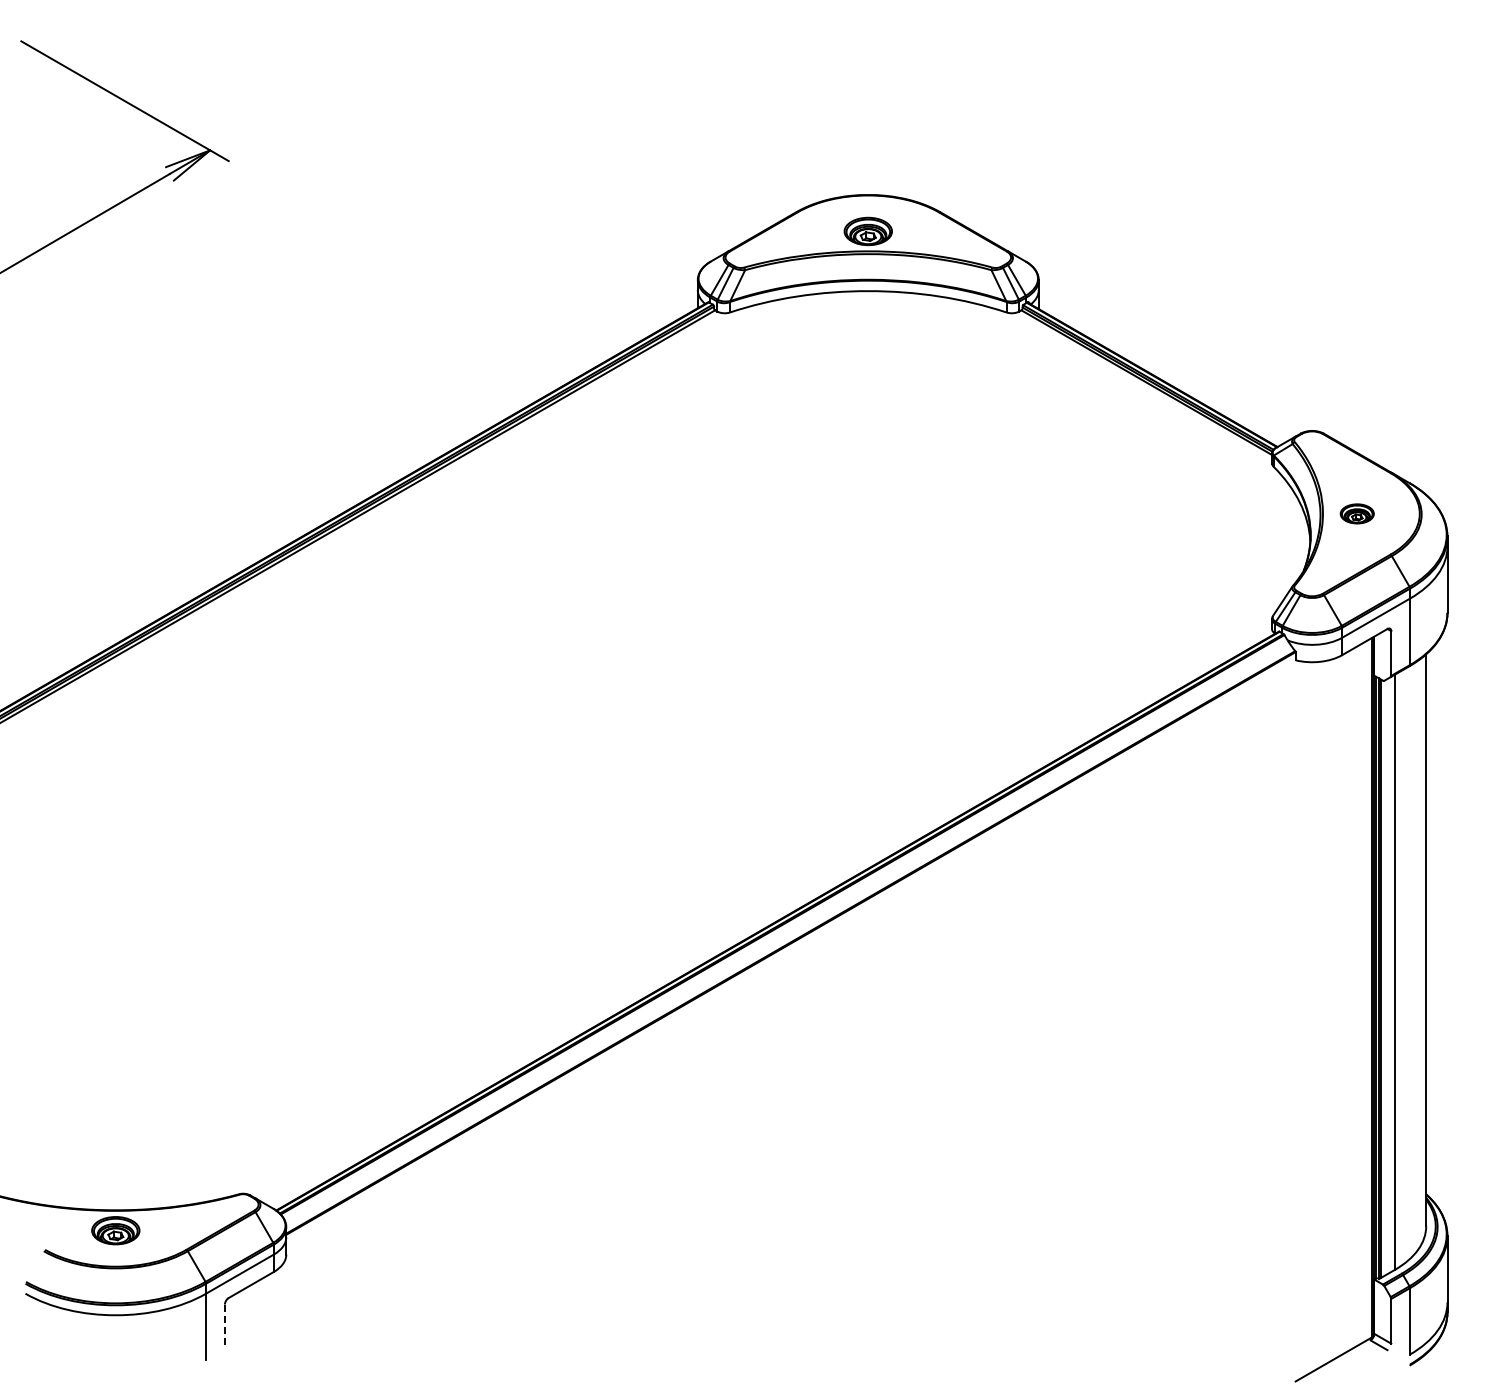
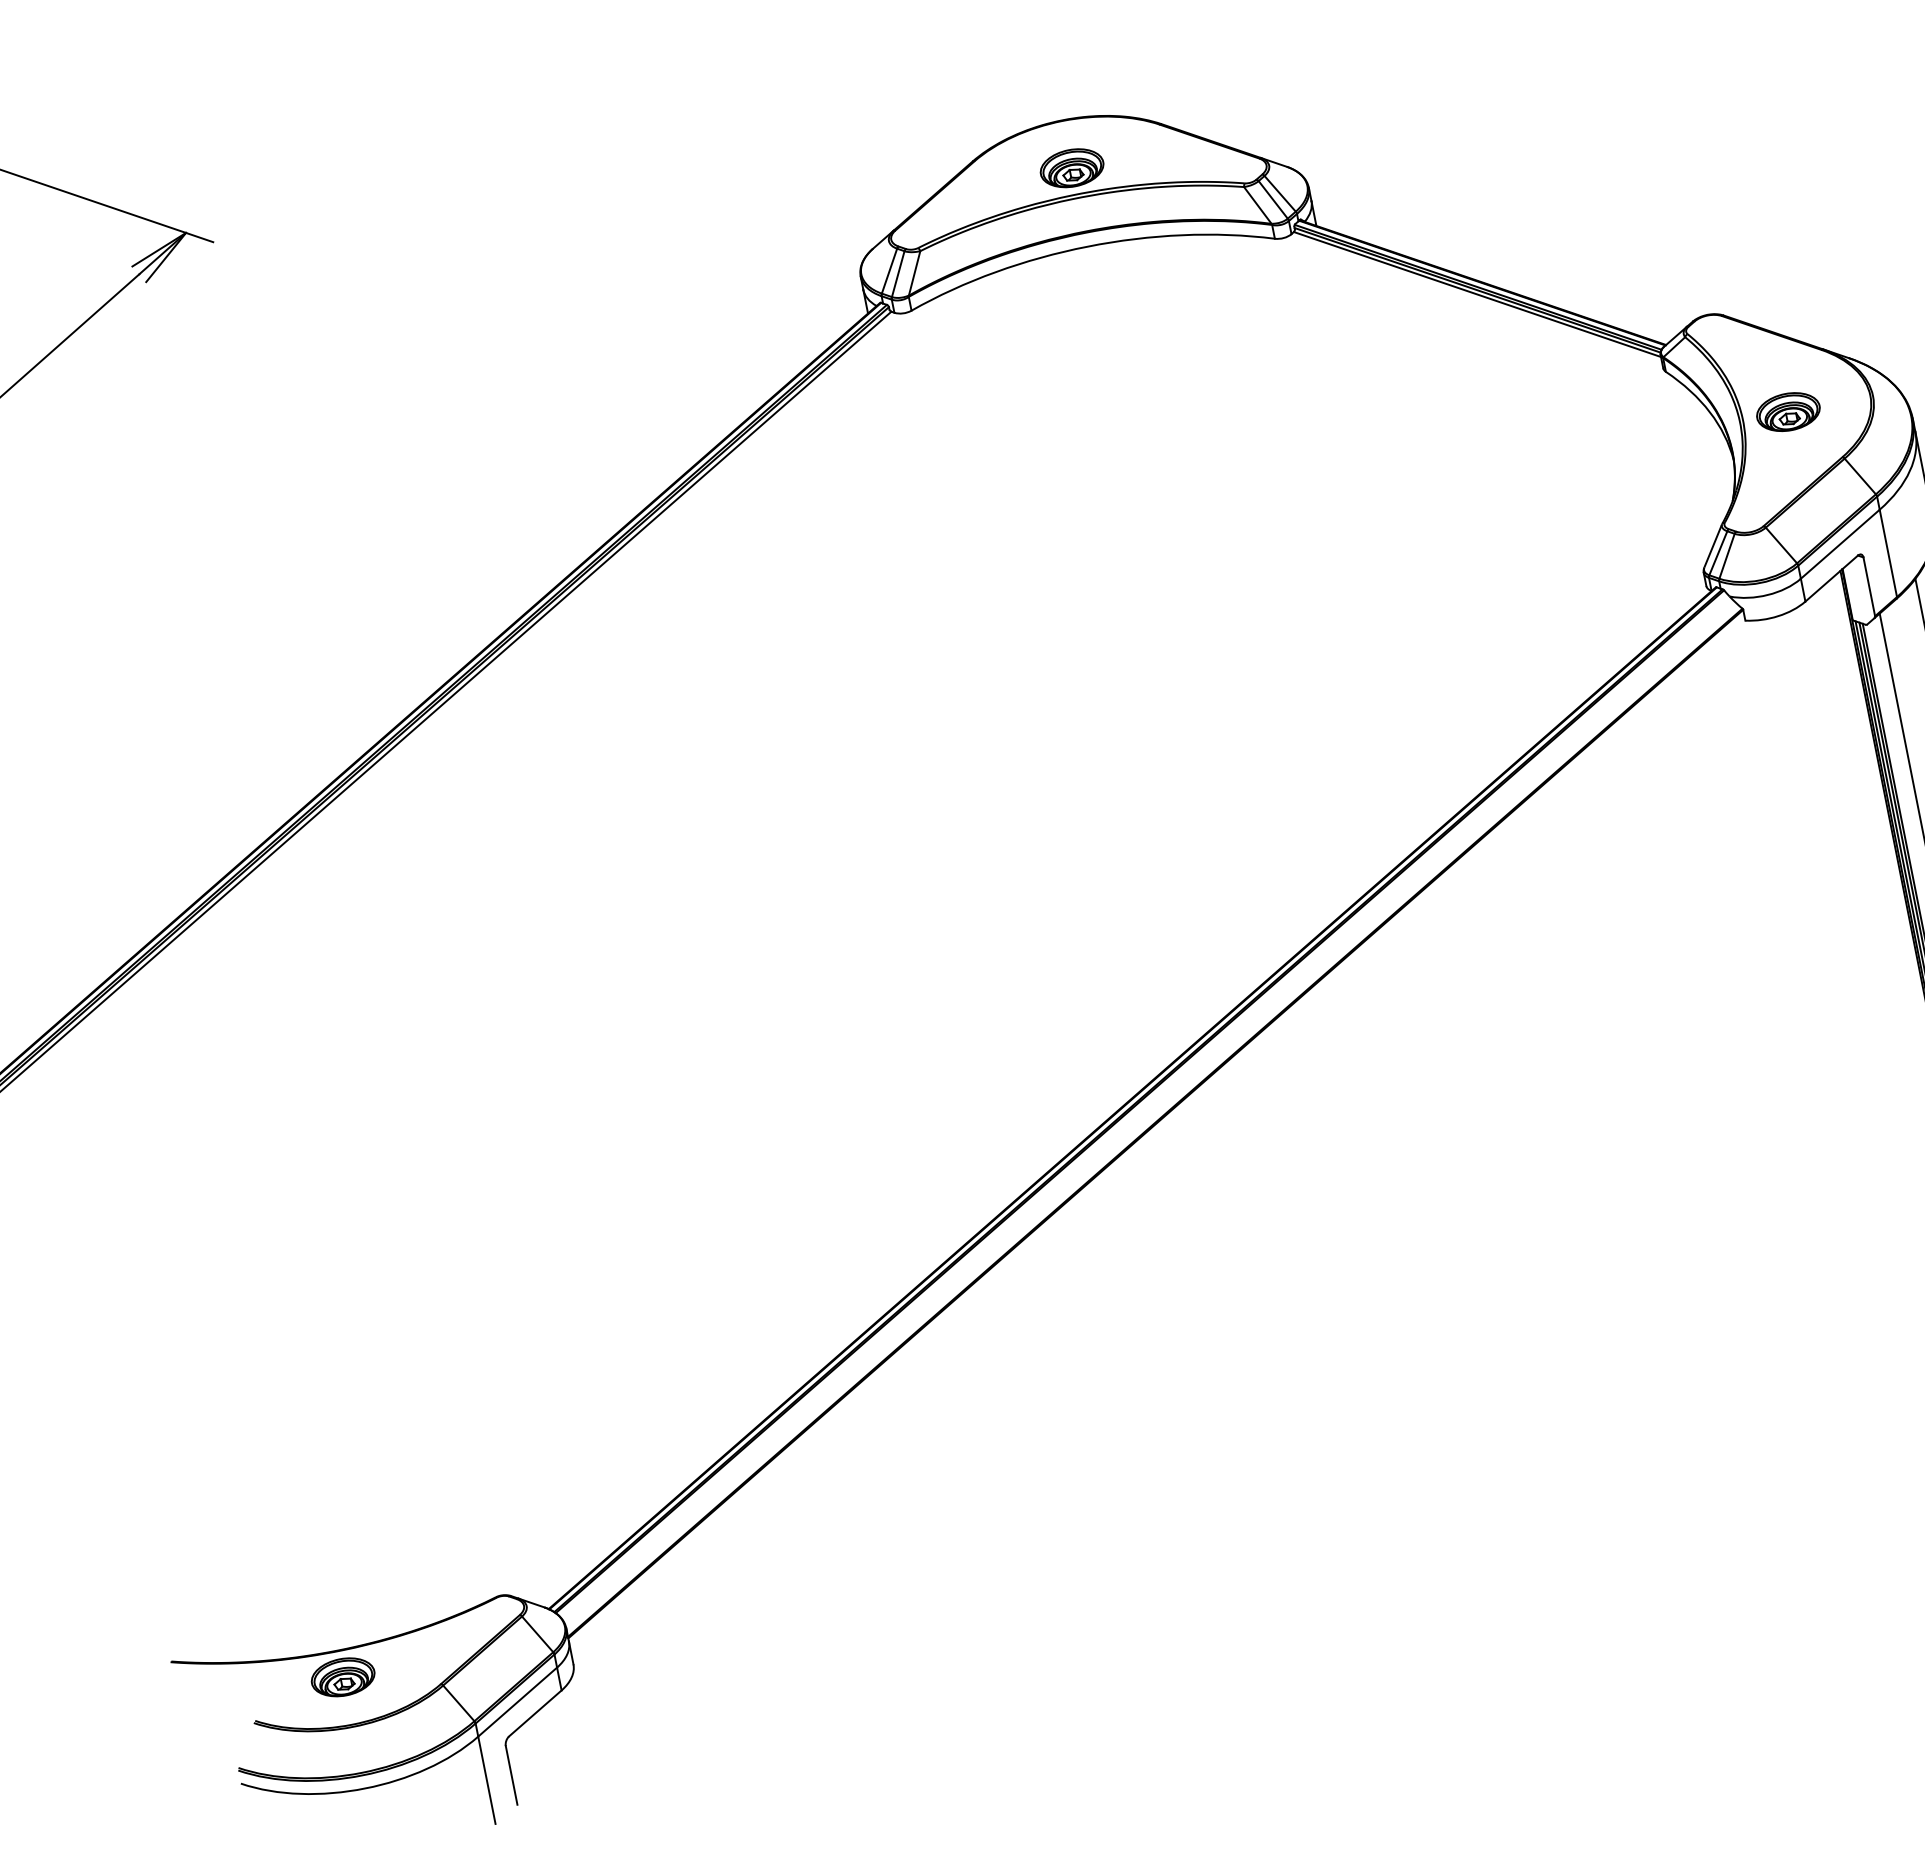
part: (1356, 513) -> (1787, 411), size x1.43
line: (224, 1327) -> (511, 1776), dashed -> solid

